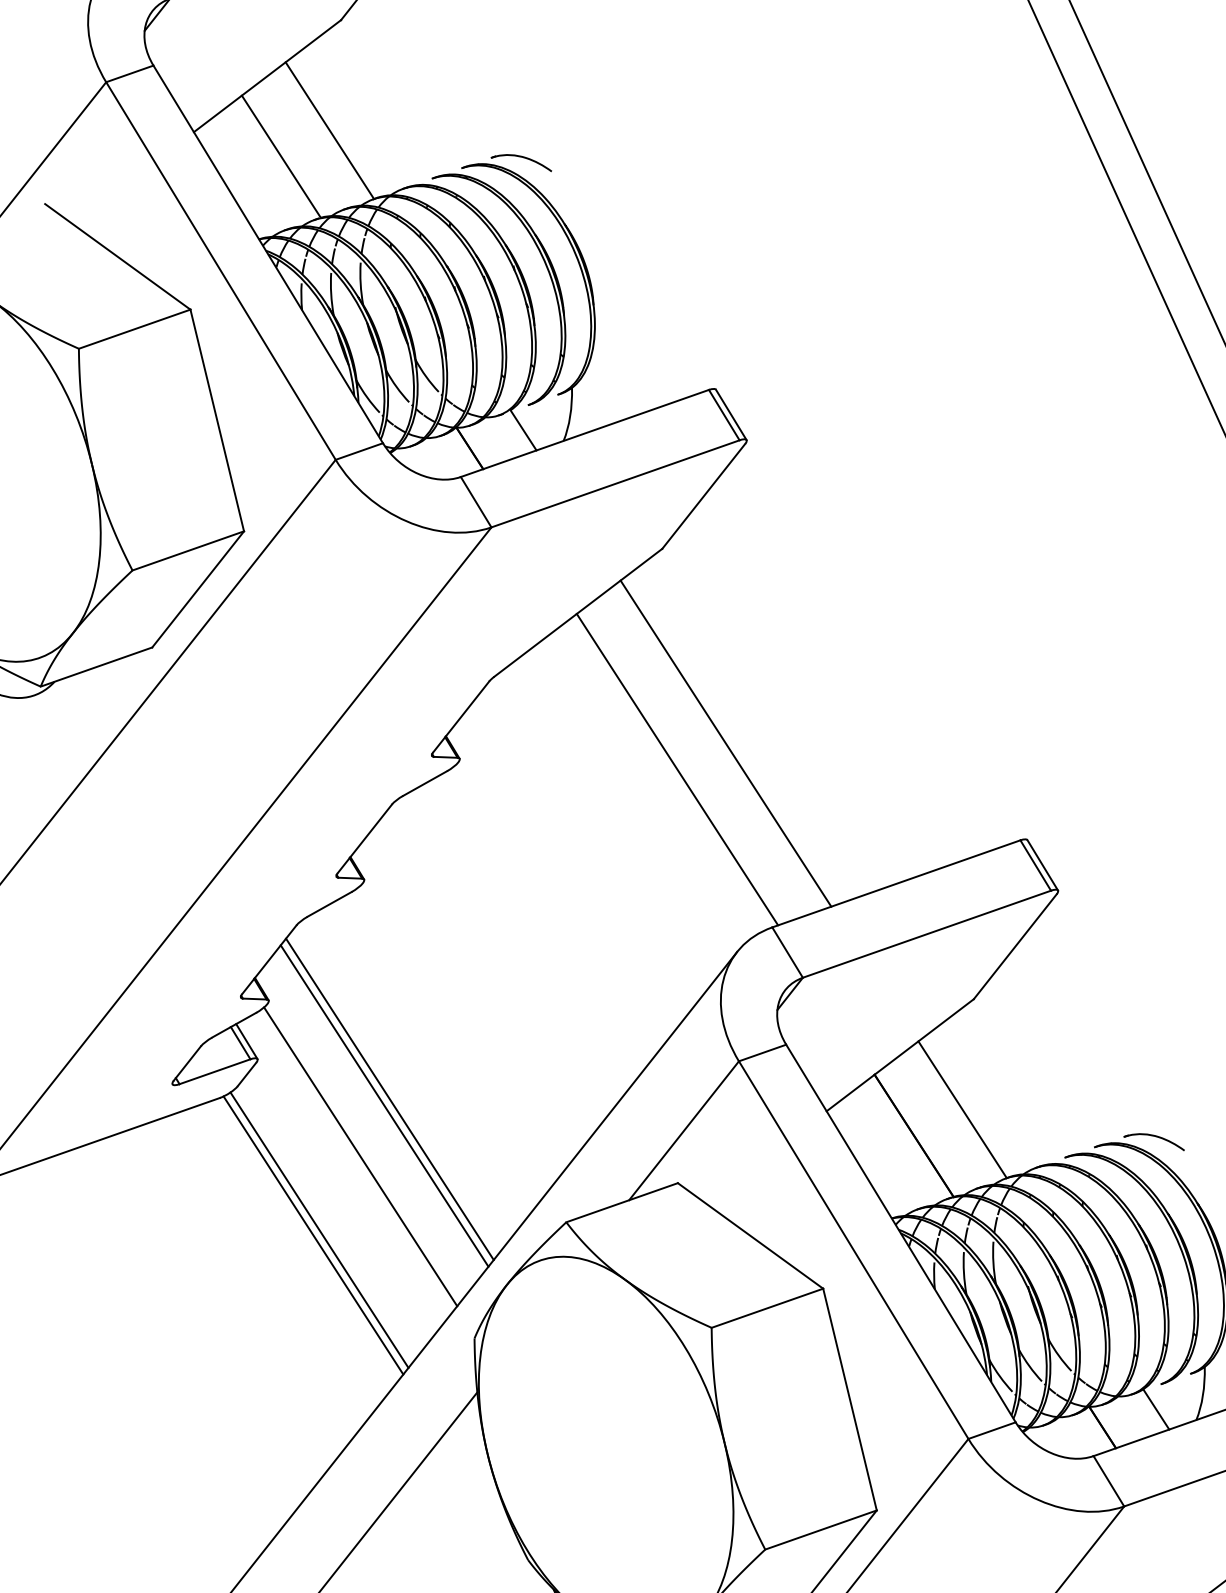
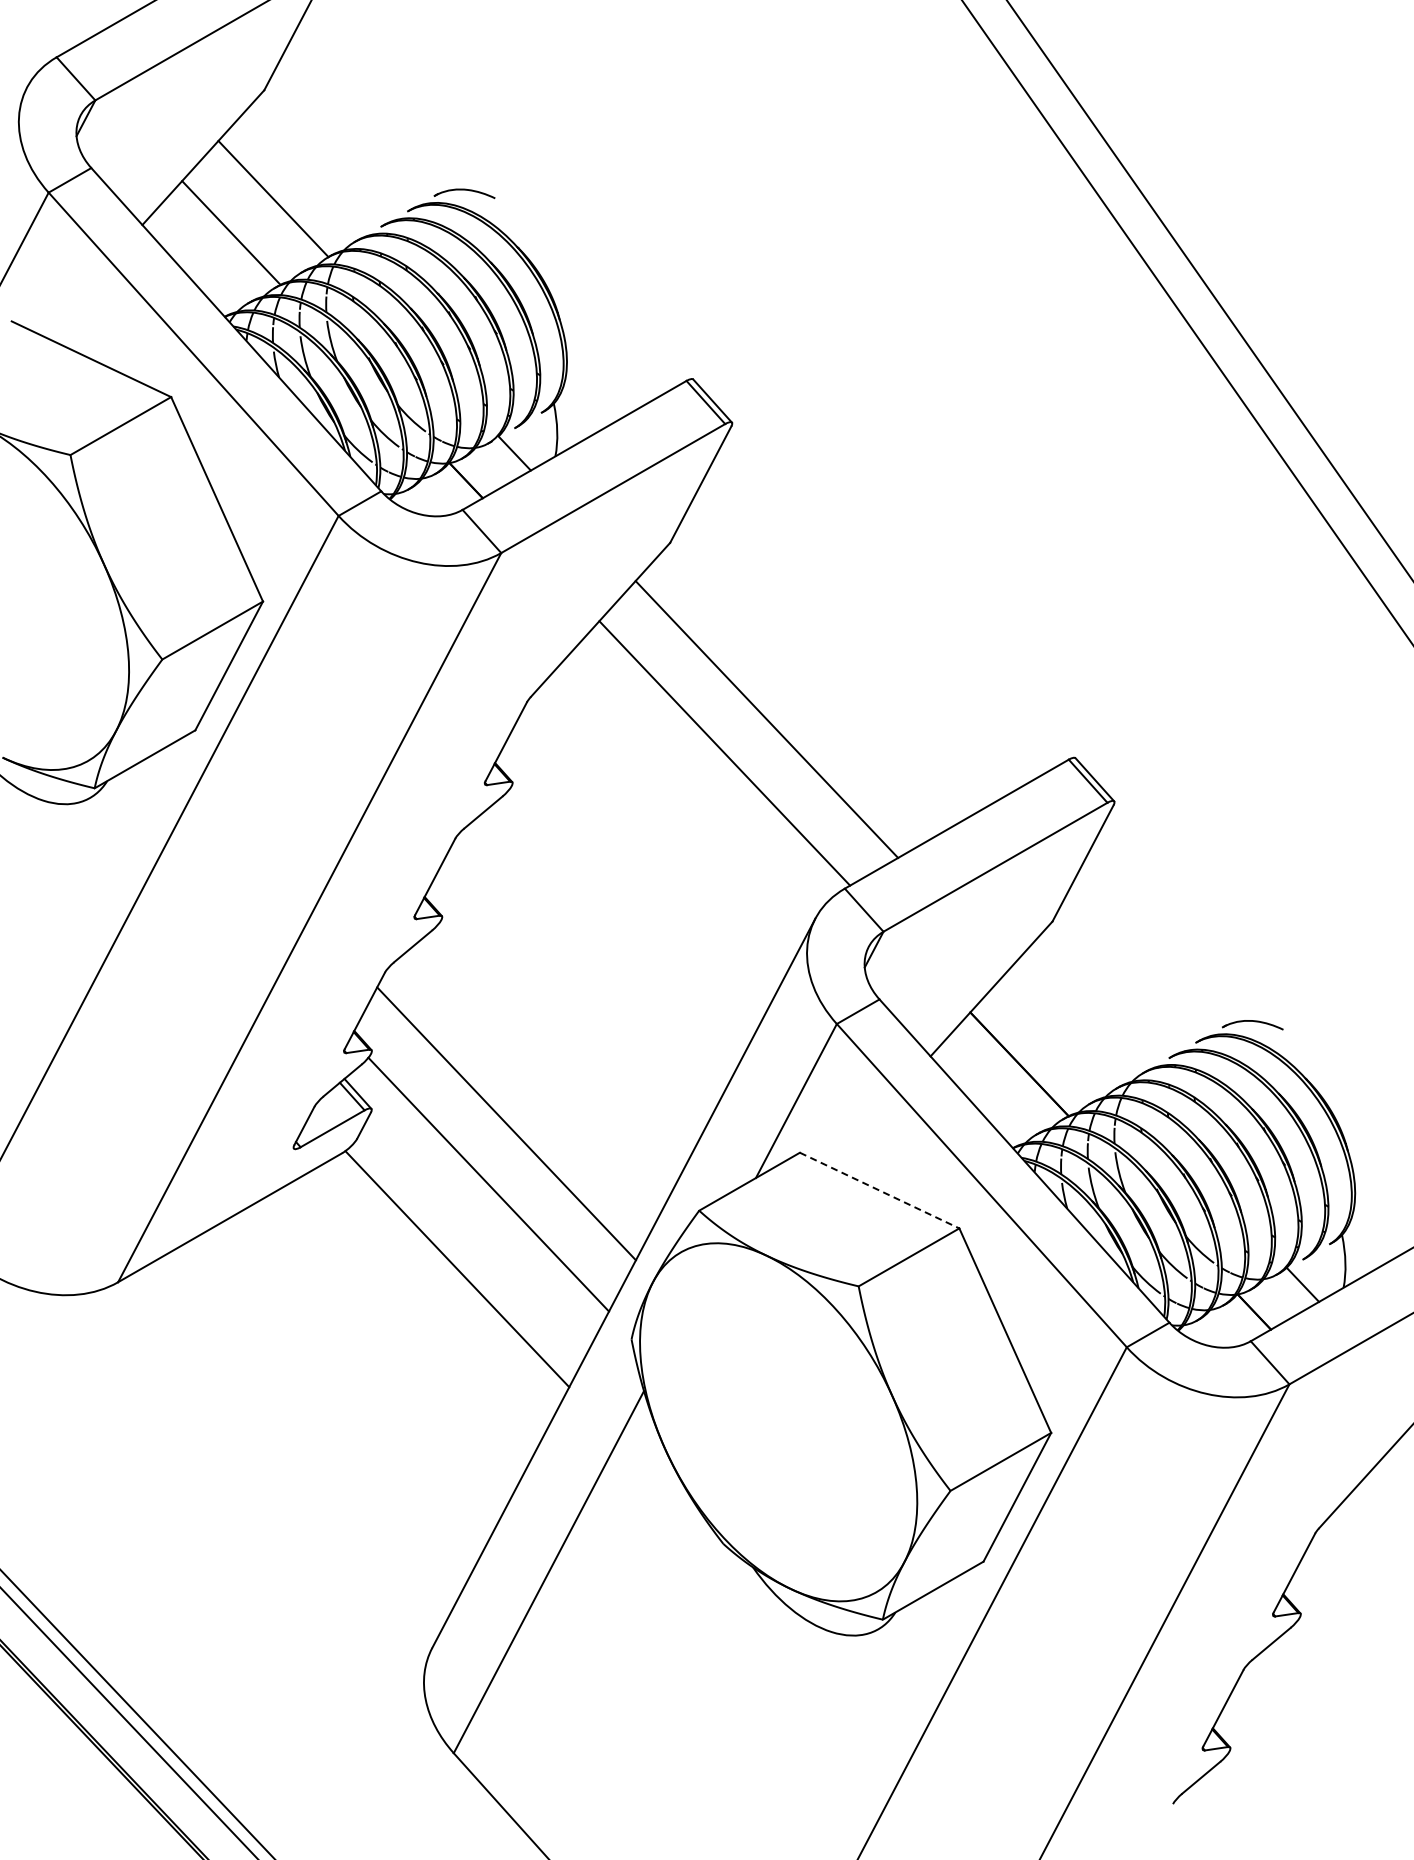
line: (384, 1105) -> (502, 1130), removed
line: (962, 1109) -> (1061, 1030), removed
line: (319, 1229) -> (462, 1262), removed
line: (751, 1236) -> (880, 1190), solid -> dashed

